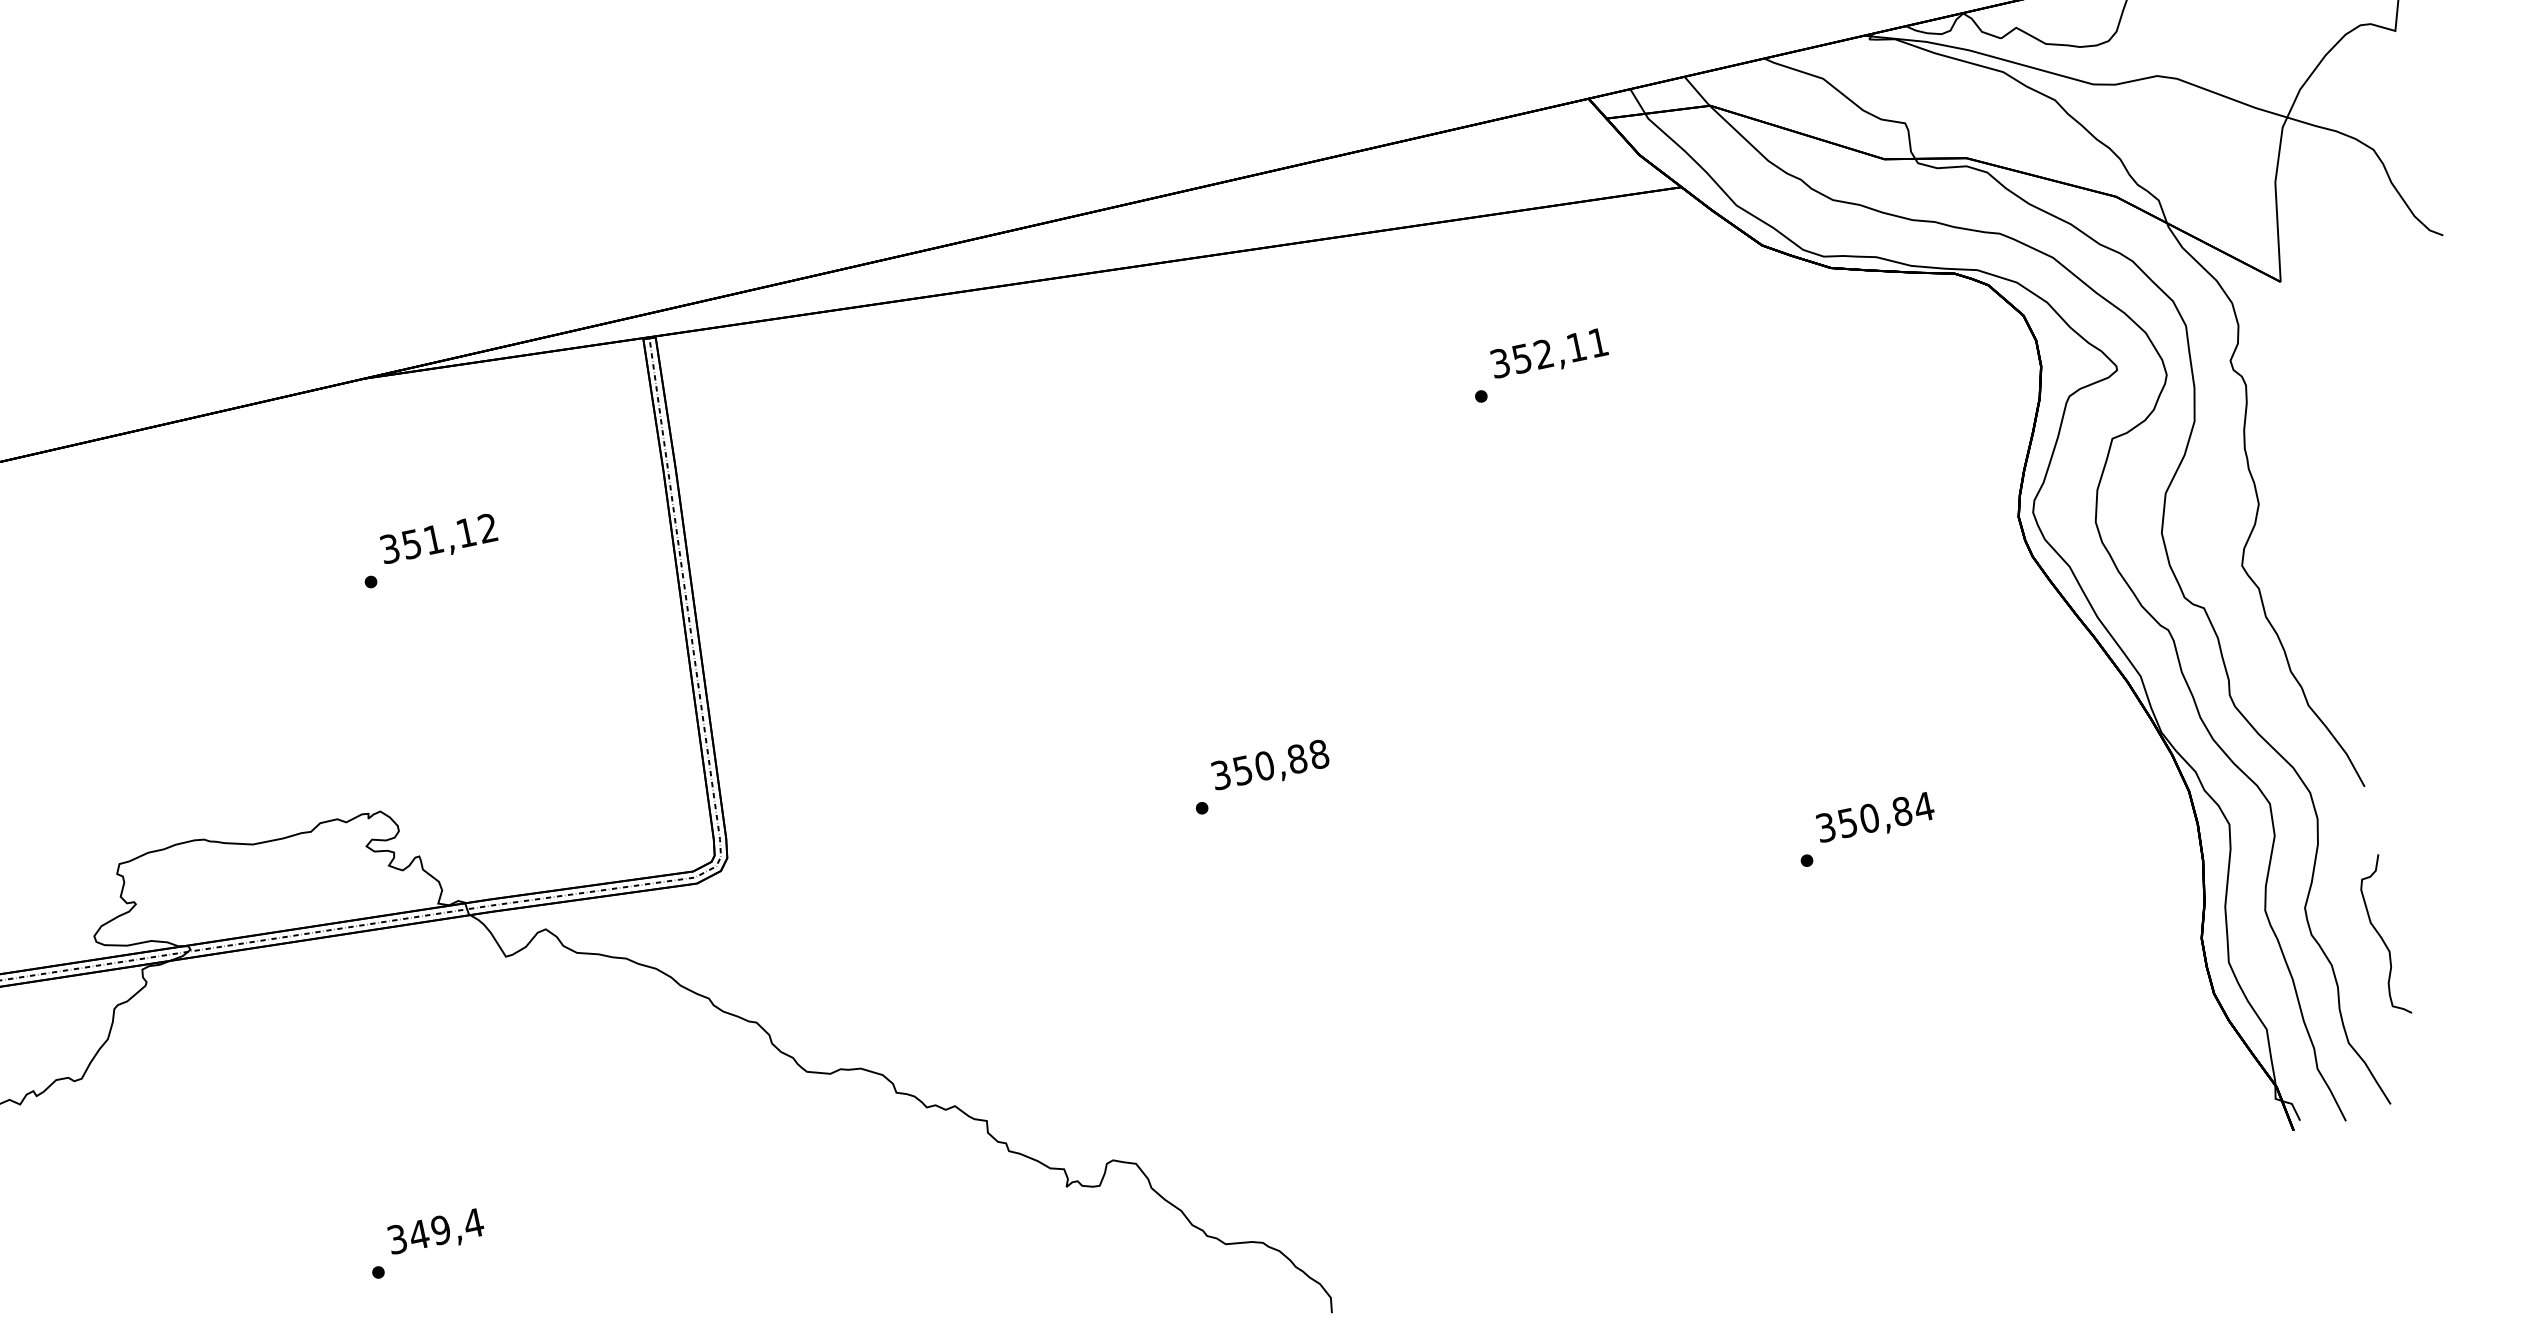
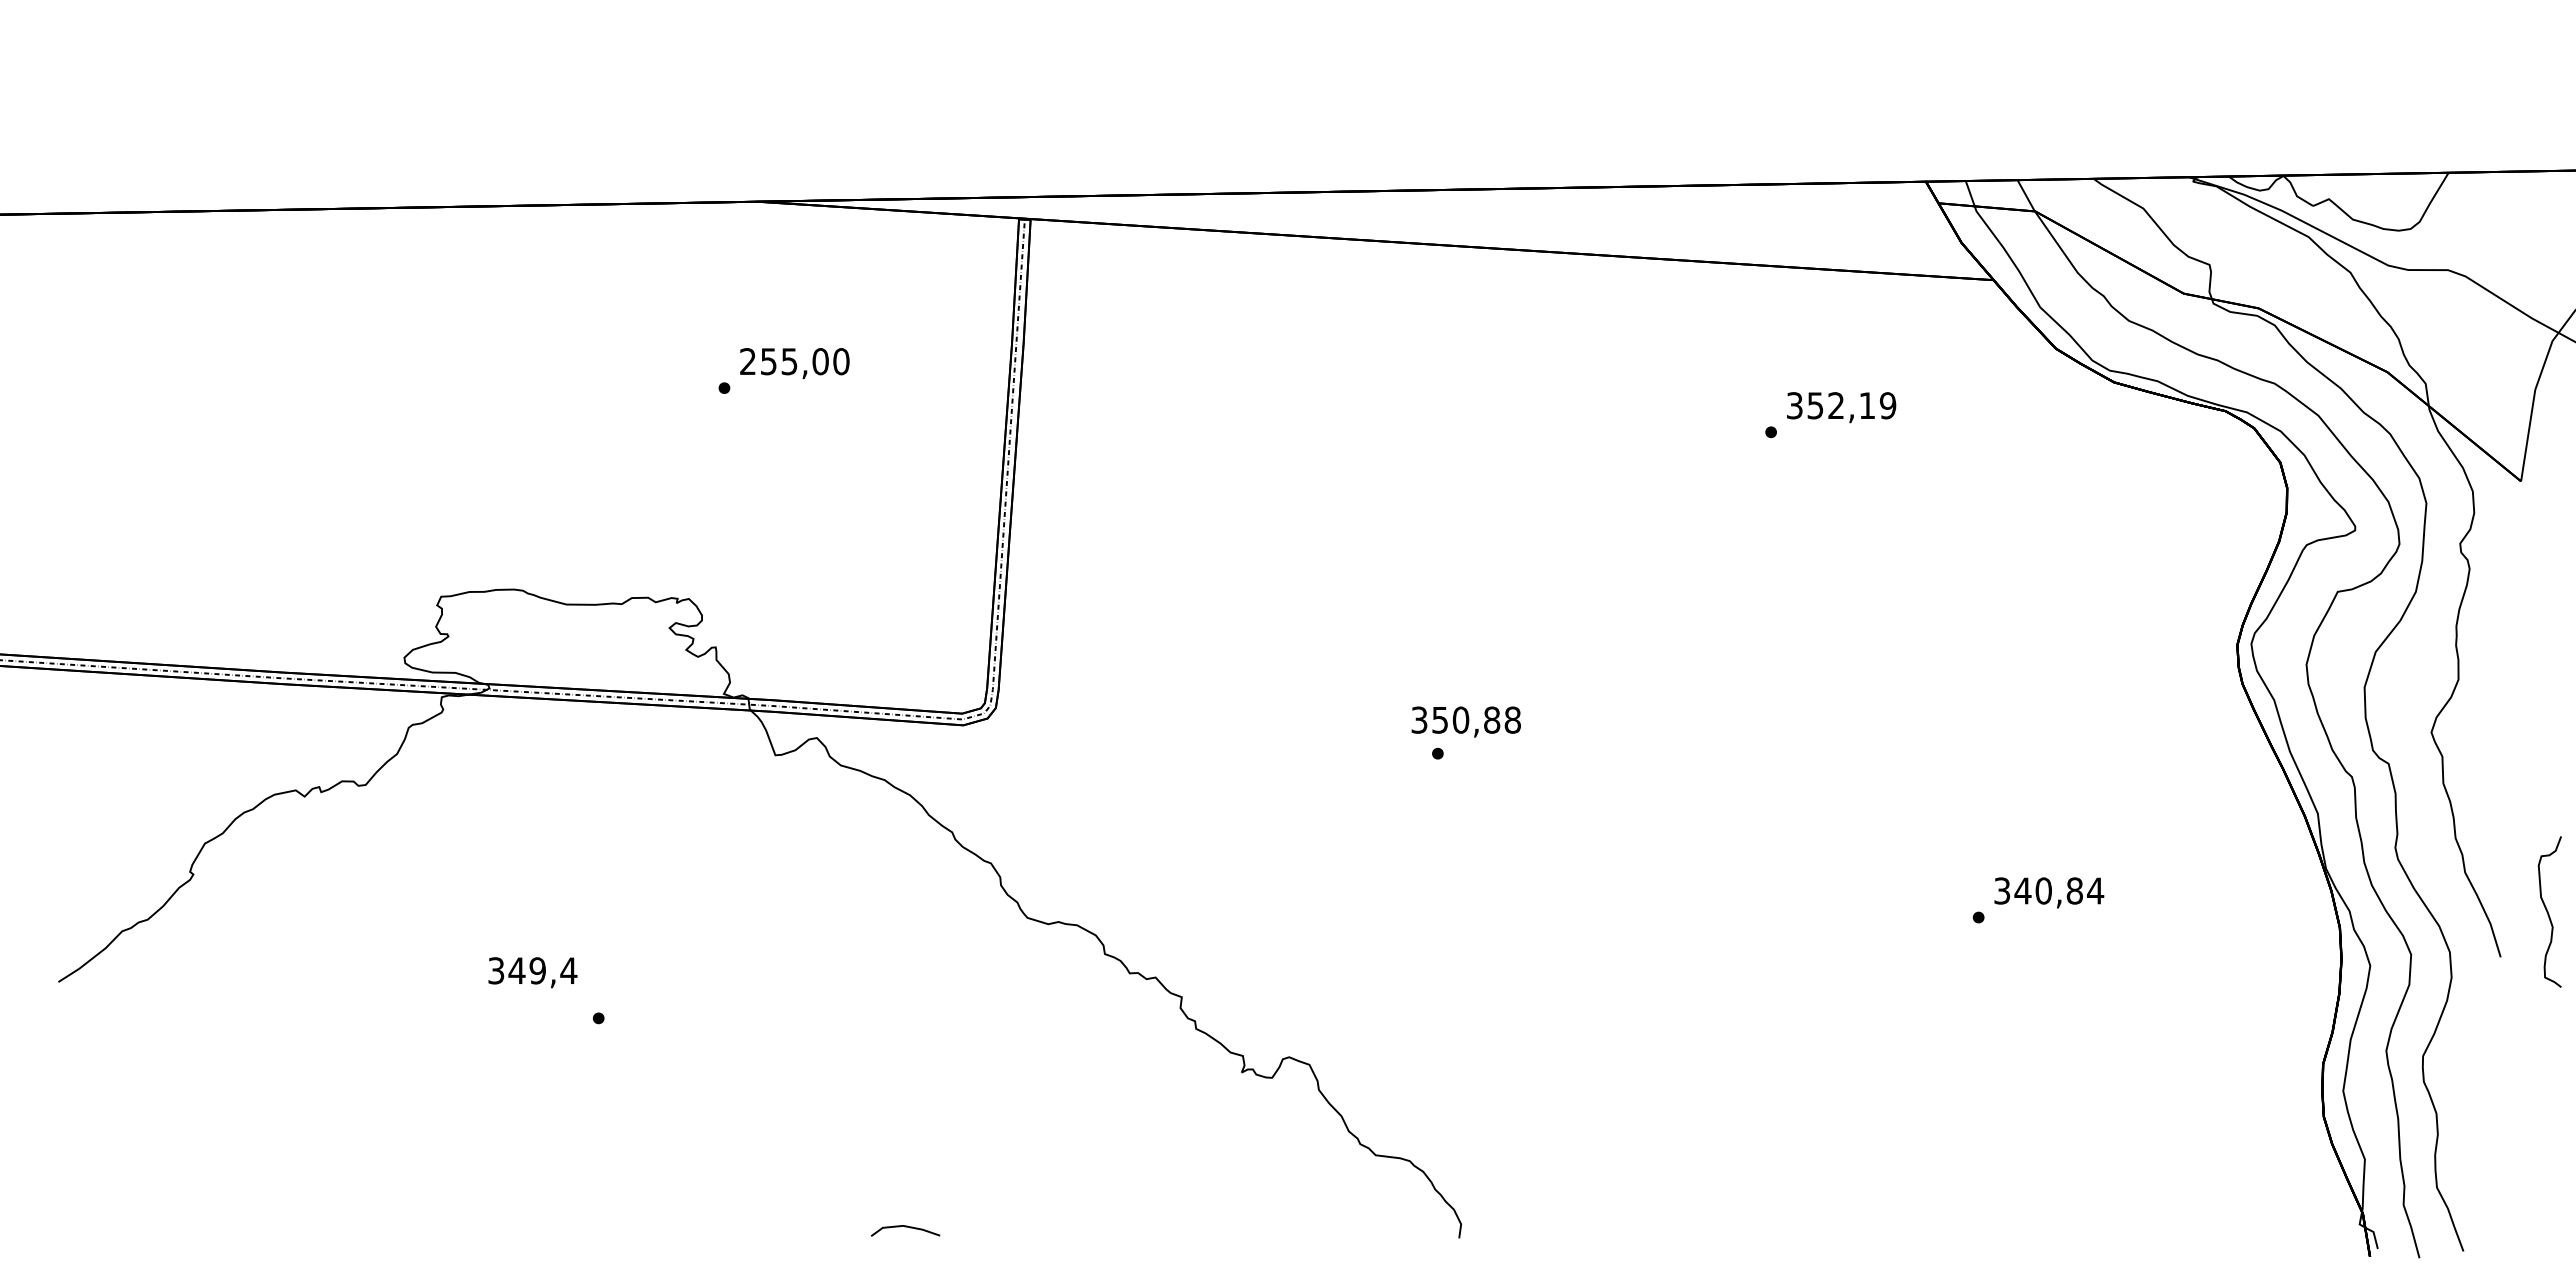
text: (1597, 342) -> (1887, 405), 352,11 -> 352,19
text: (438, 538) -> (794, 361), 351,12 -> 255,00
text: (1269, 766) -> (1465, 721), moved
text: (1847, 822) -> (2022, 890), 350,84 -> 340,84
curve: (2381, 936) -> (2548, 911), moved
text: (435, 1233) -> (532, 972), moved

